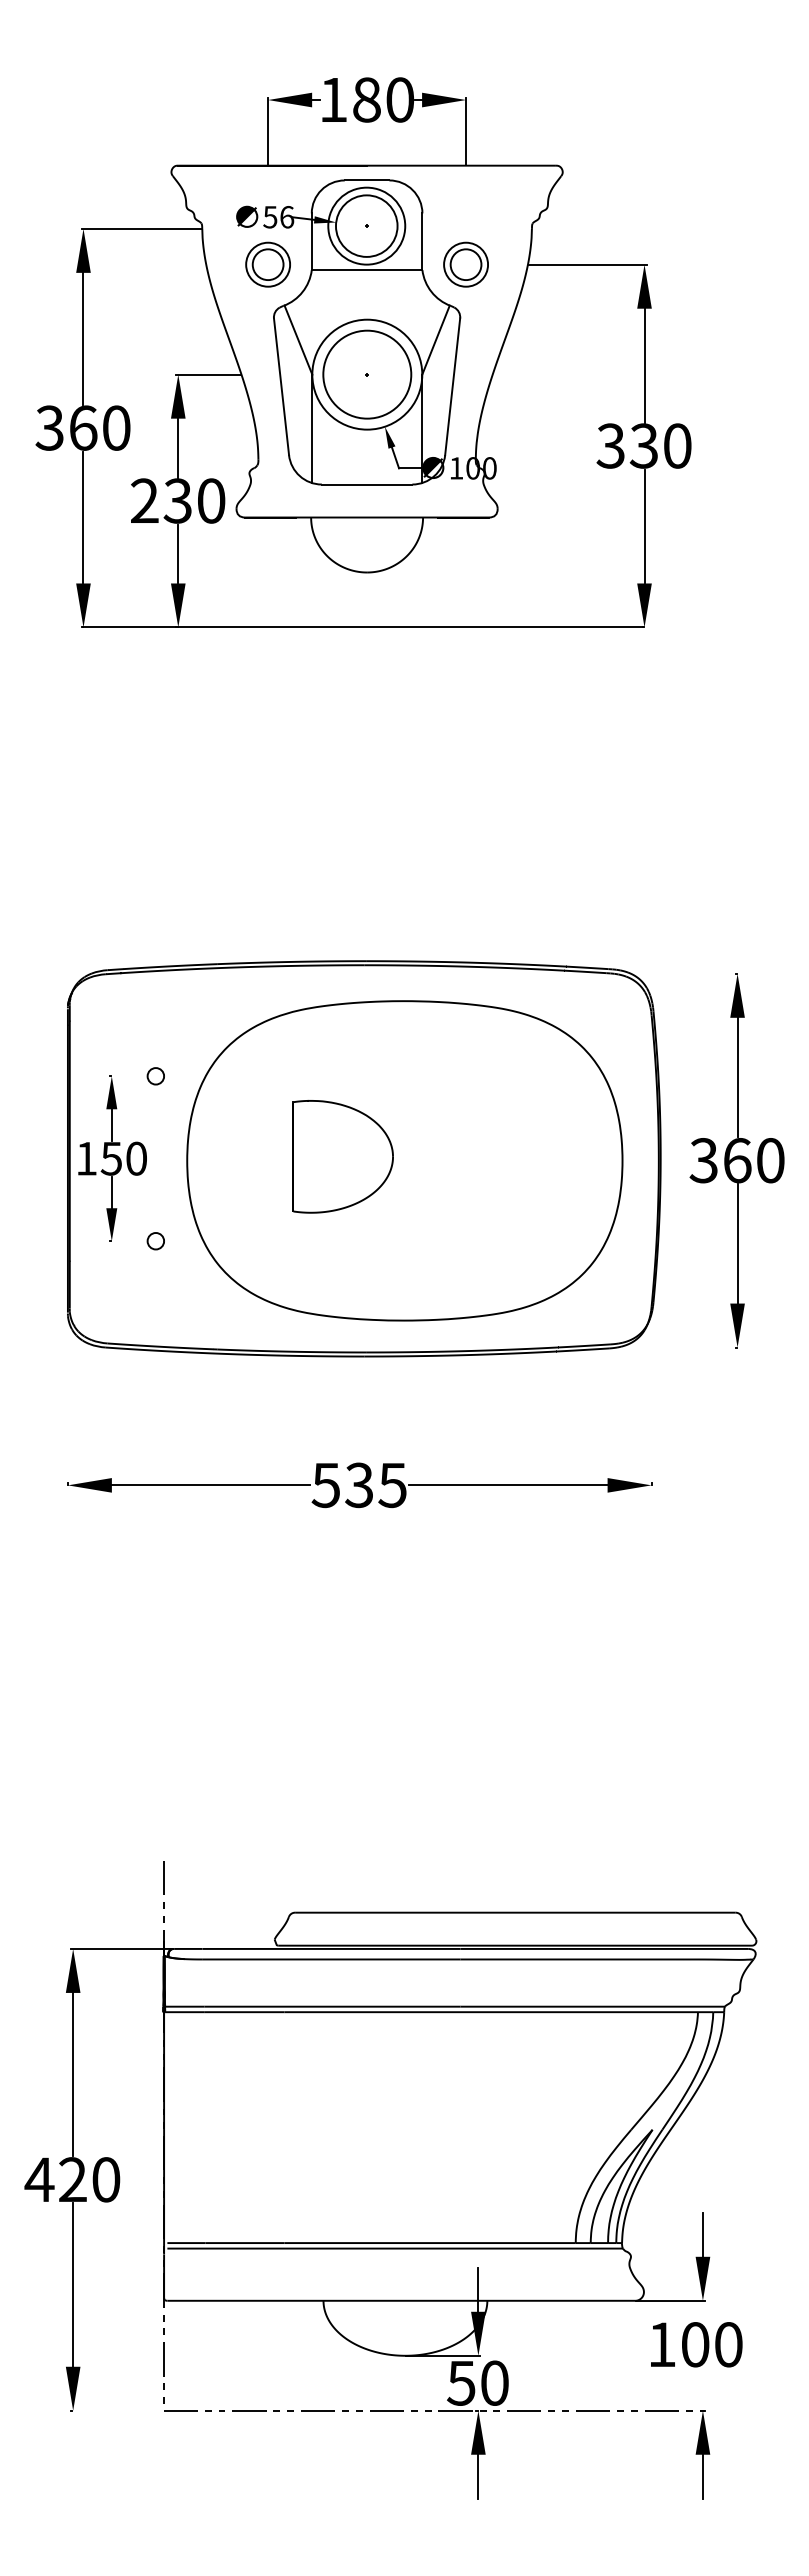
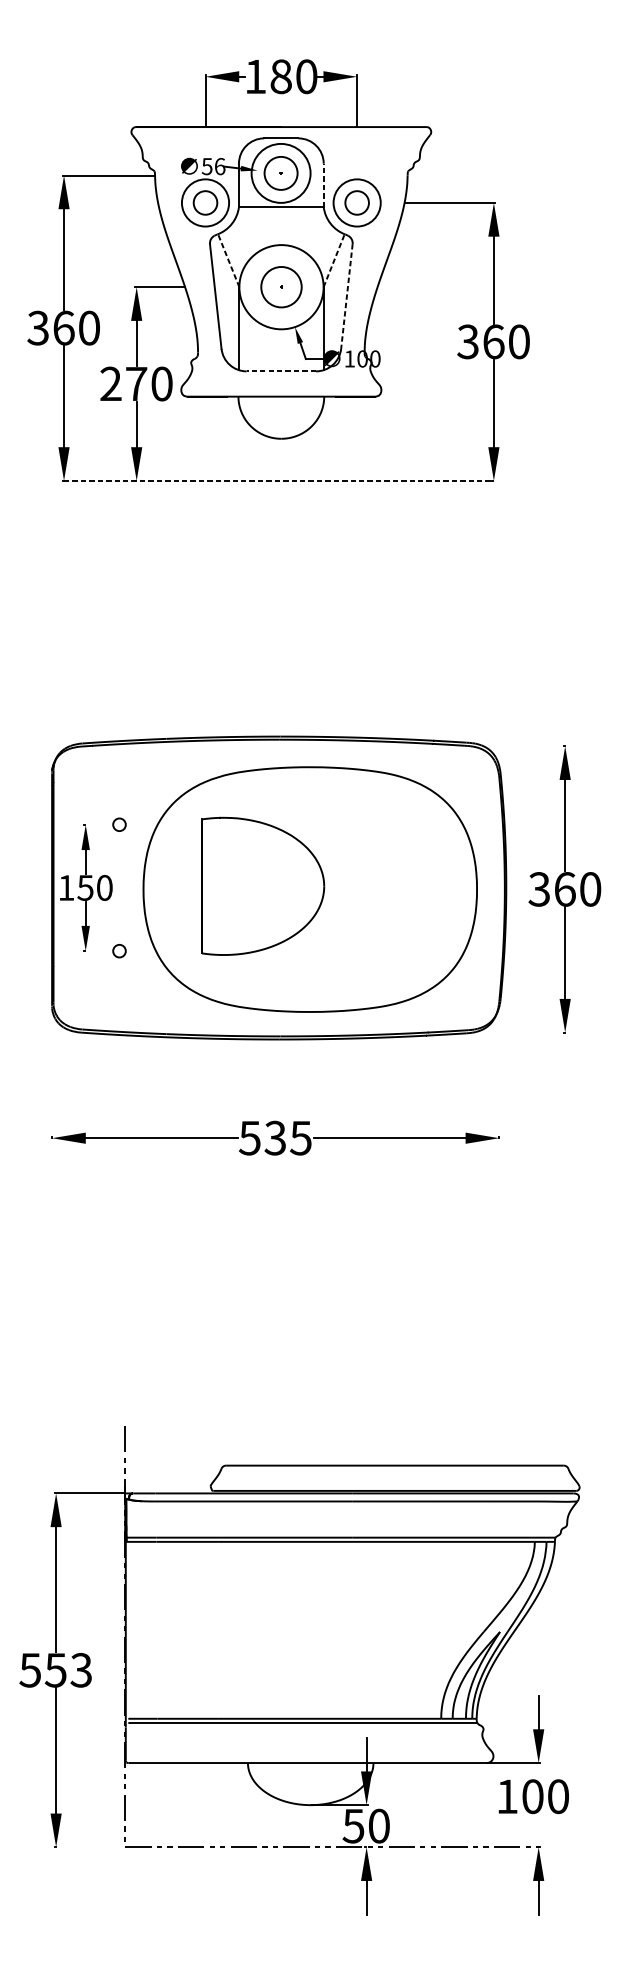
circle: (366, 225) -> (280, 172), size x0.7
line: (422, 241) -> (323, 185), solid -> dashed
circle: (268, 264) -> (205, 202), size x1.4
circle: (466, 264) -> (357, 202), size x1.4
line: (298, 339) -> (228, 260), solid -> dashed
line: (436, 339) -> (334, 260), solid -> dashed
circle: (367, 374) -> (281, 287), size x0.6
line: (452, 386) -> (346, 296), solid -> dashed
text: (643, 445) -> (493, 341), 330 -> 360
line: (366, 484) -> (280, 371), solid -> dashed
text: (177, 500) -> (136, 383), 230 -> 270
line: (363, 627) -> (278, 480), solid -> dashed
part: (342, 1156) -> (262, 886), size x1.6
text: (72, 2179) -> (55, 1670), 420 -> 553

